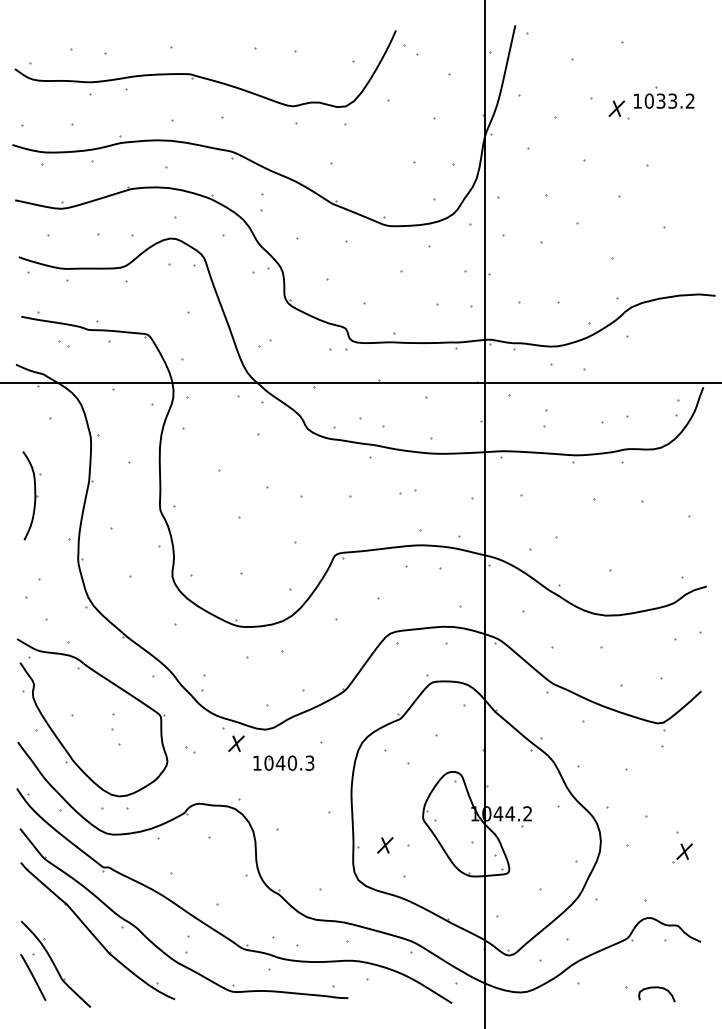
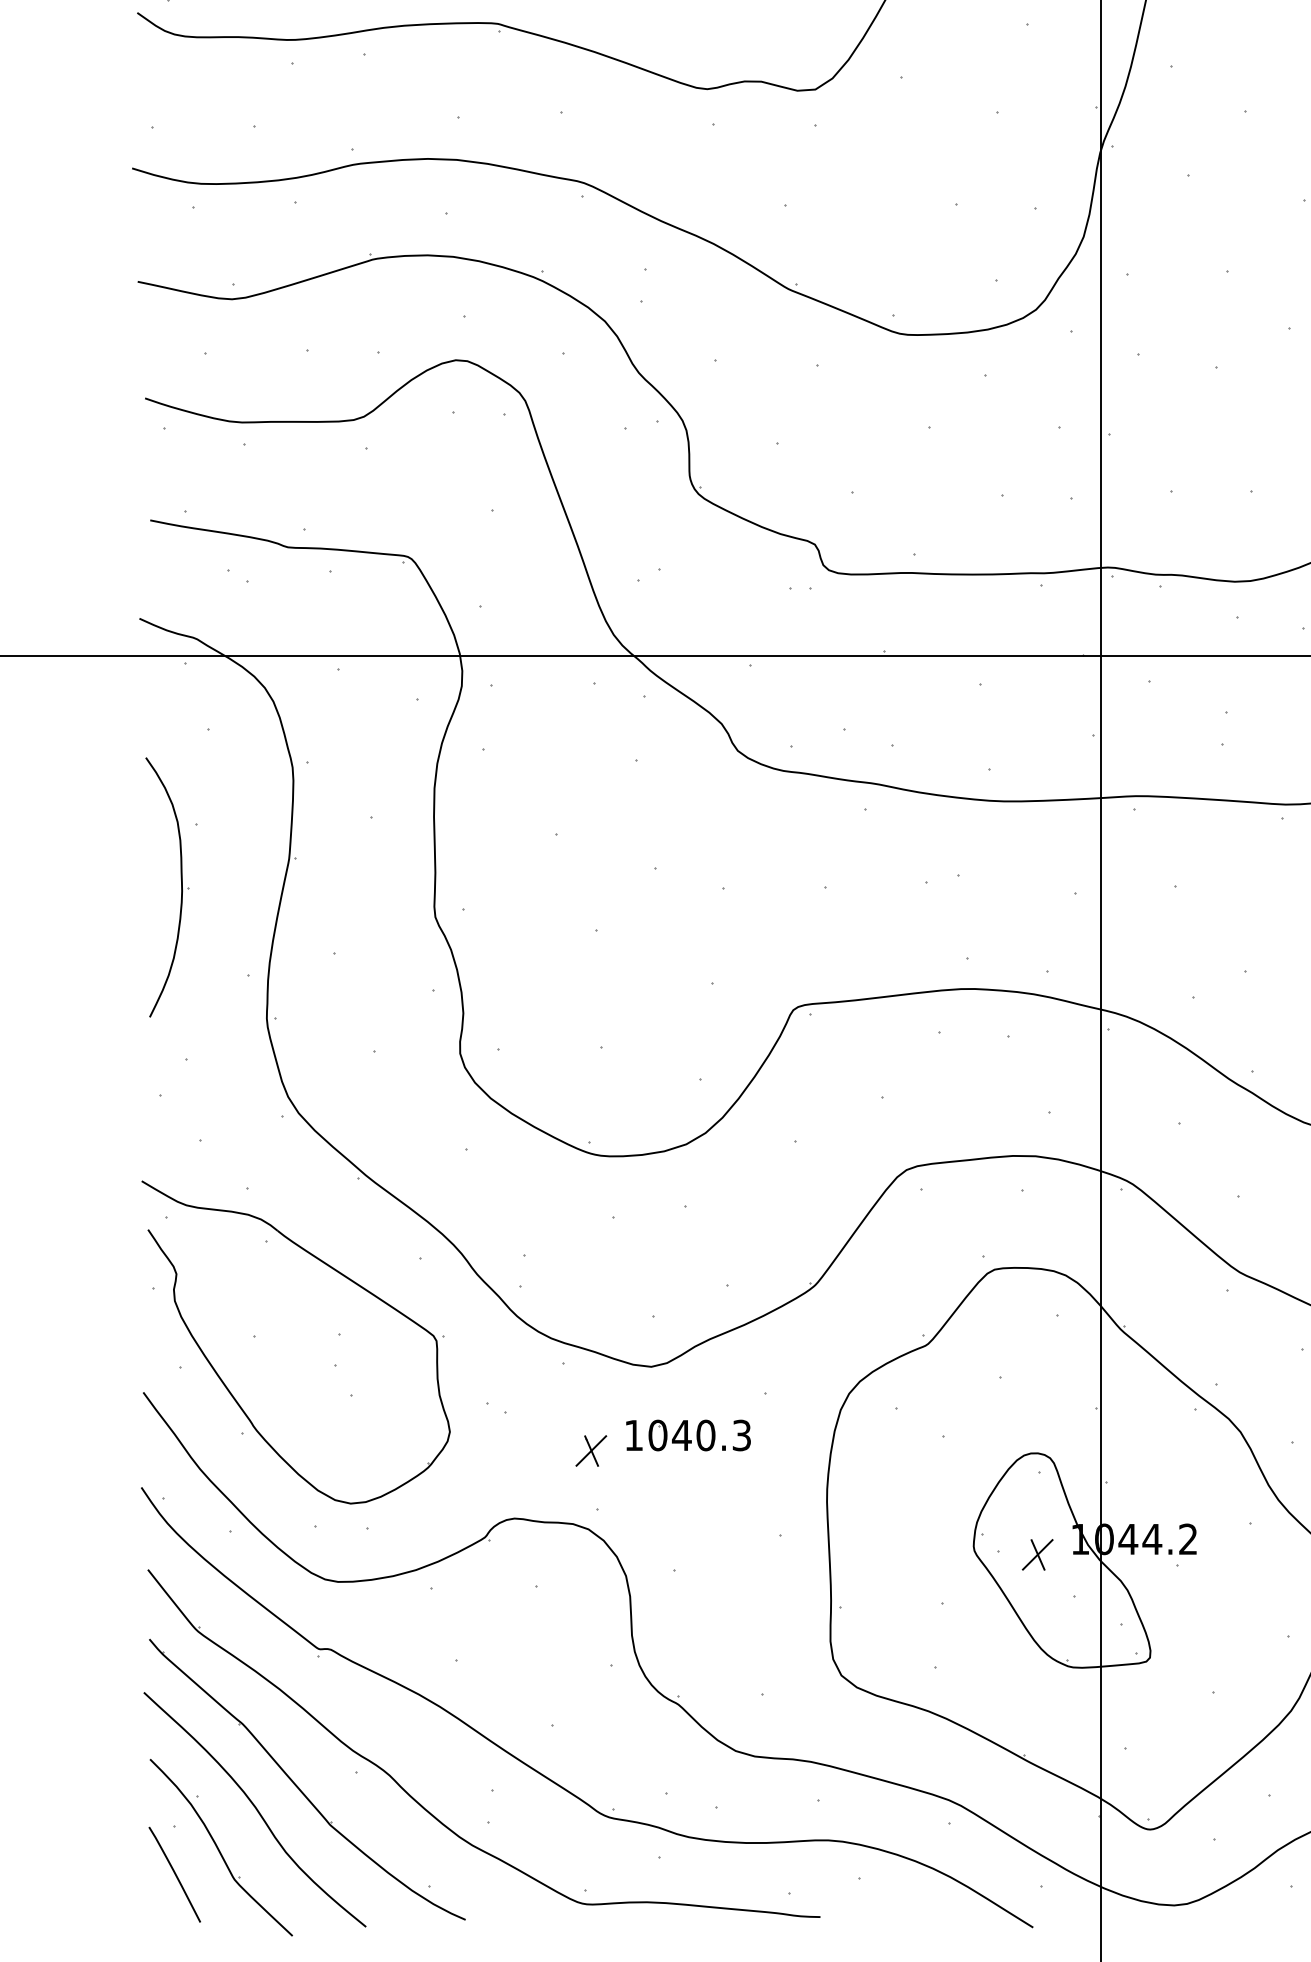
part: (338, 350) -> (800, 589), size x0.62
part: (31, 495) -> (171, 886), size x1.43
part: (236, 743) -> (591, 1450), moved
part: (385, 845) -> (1038, 1554), moved
curve: (71, 944) -> (253, 1807), added

